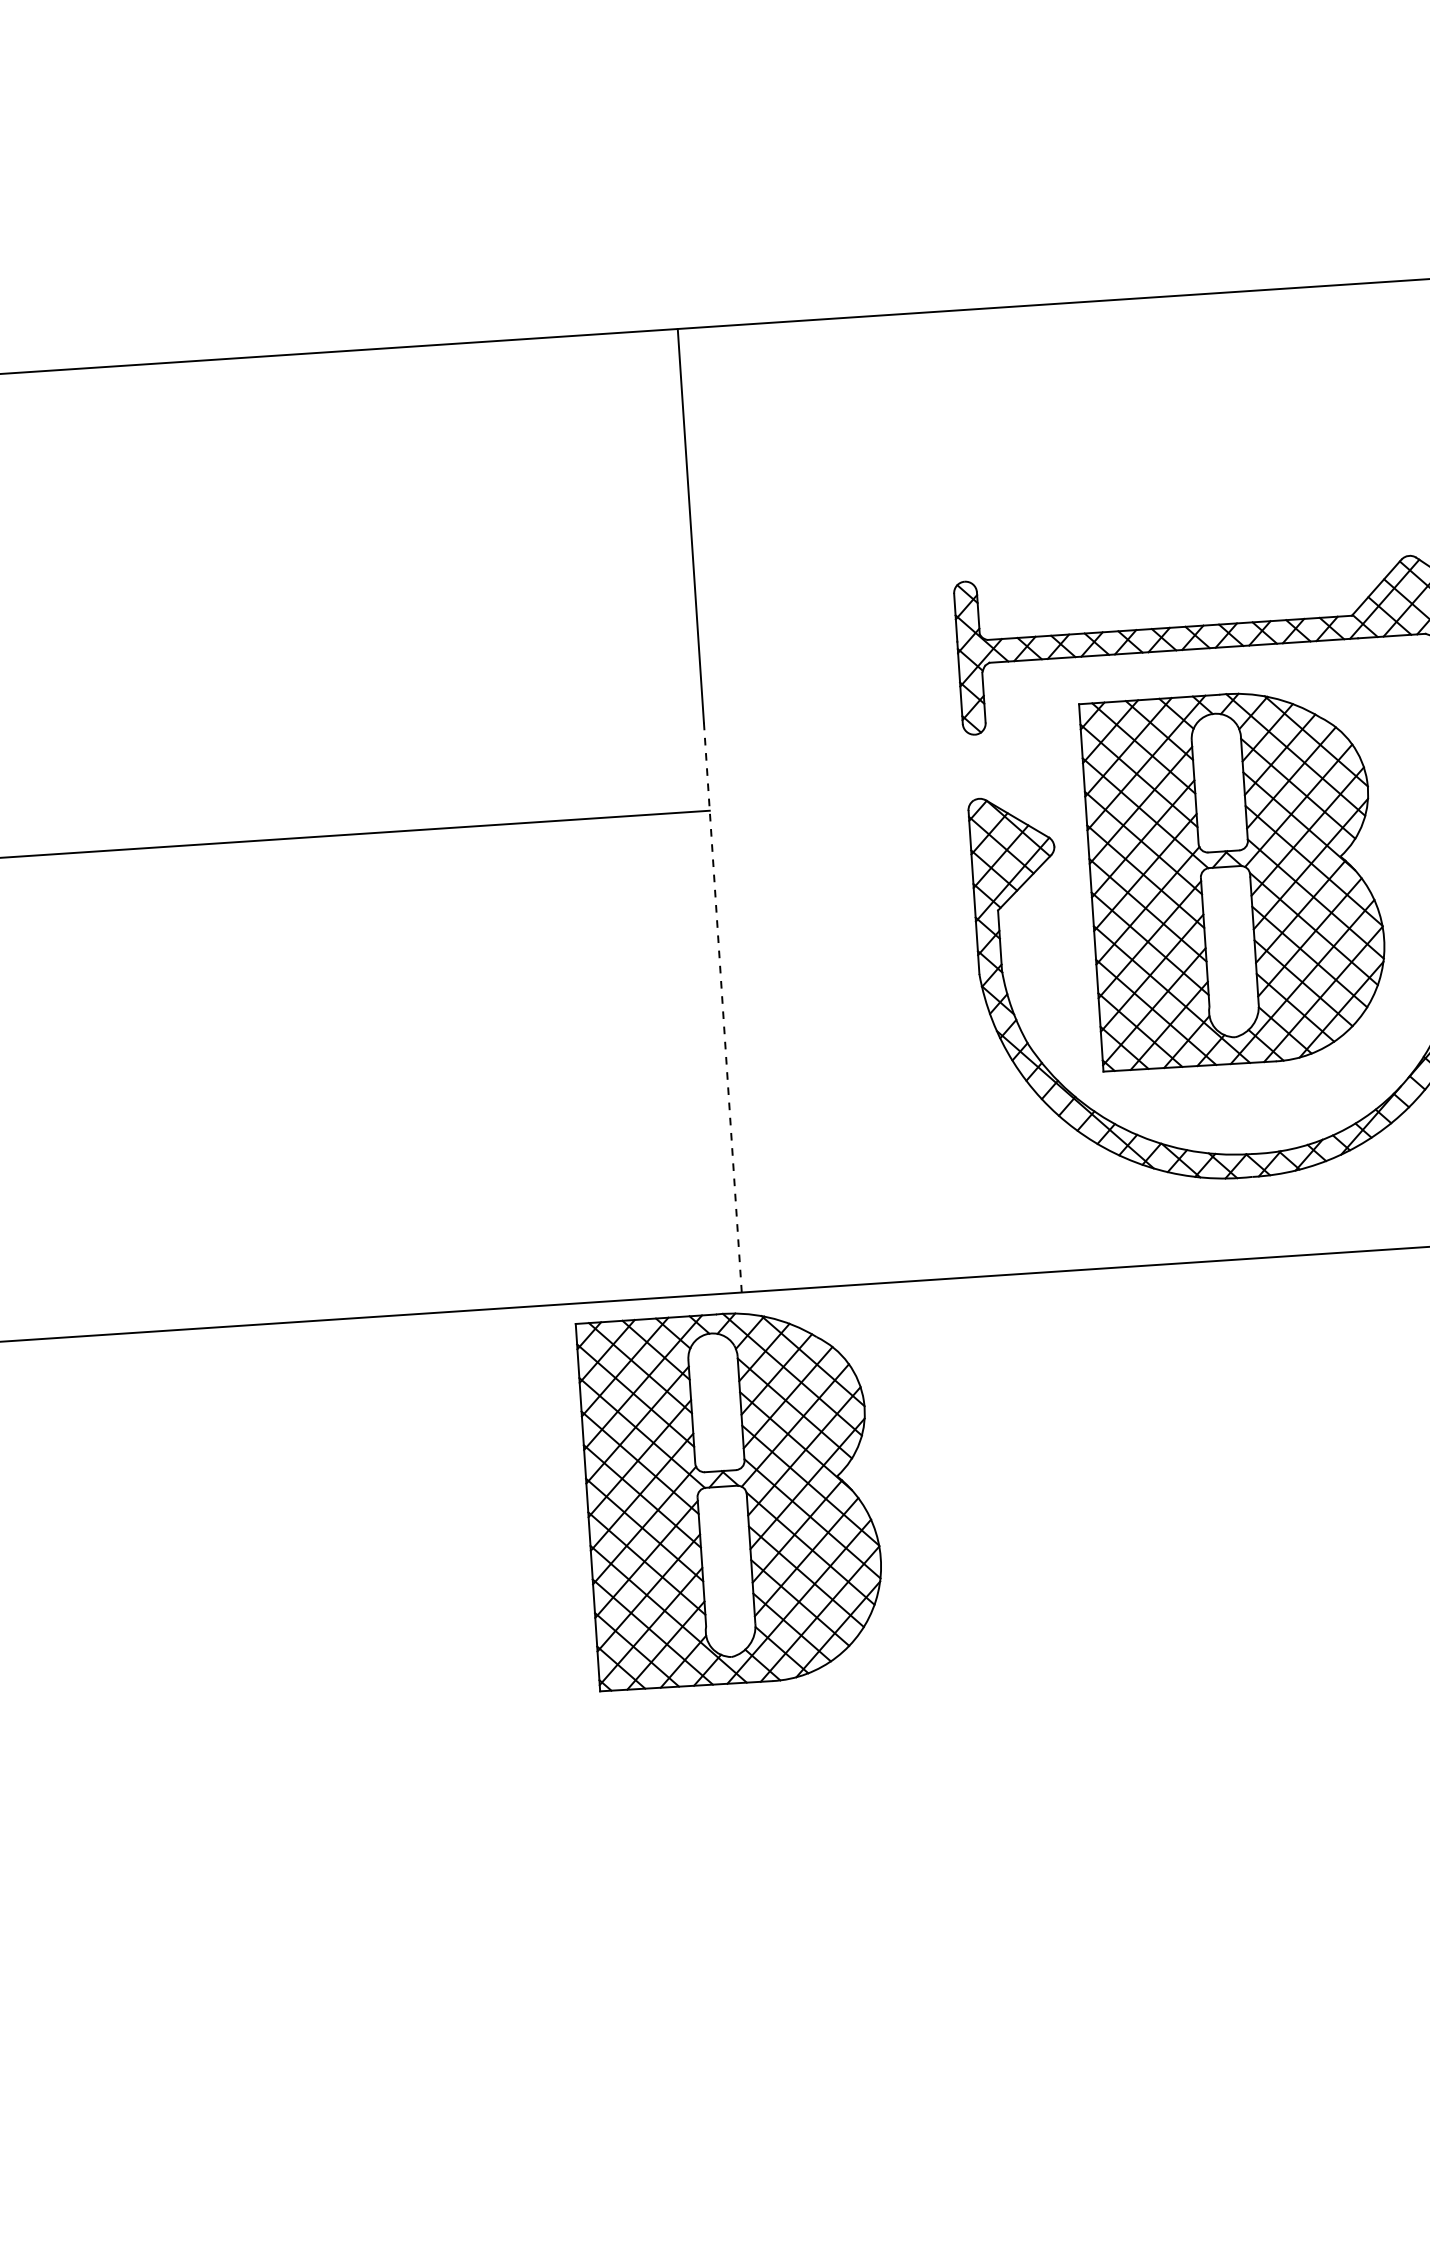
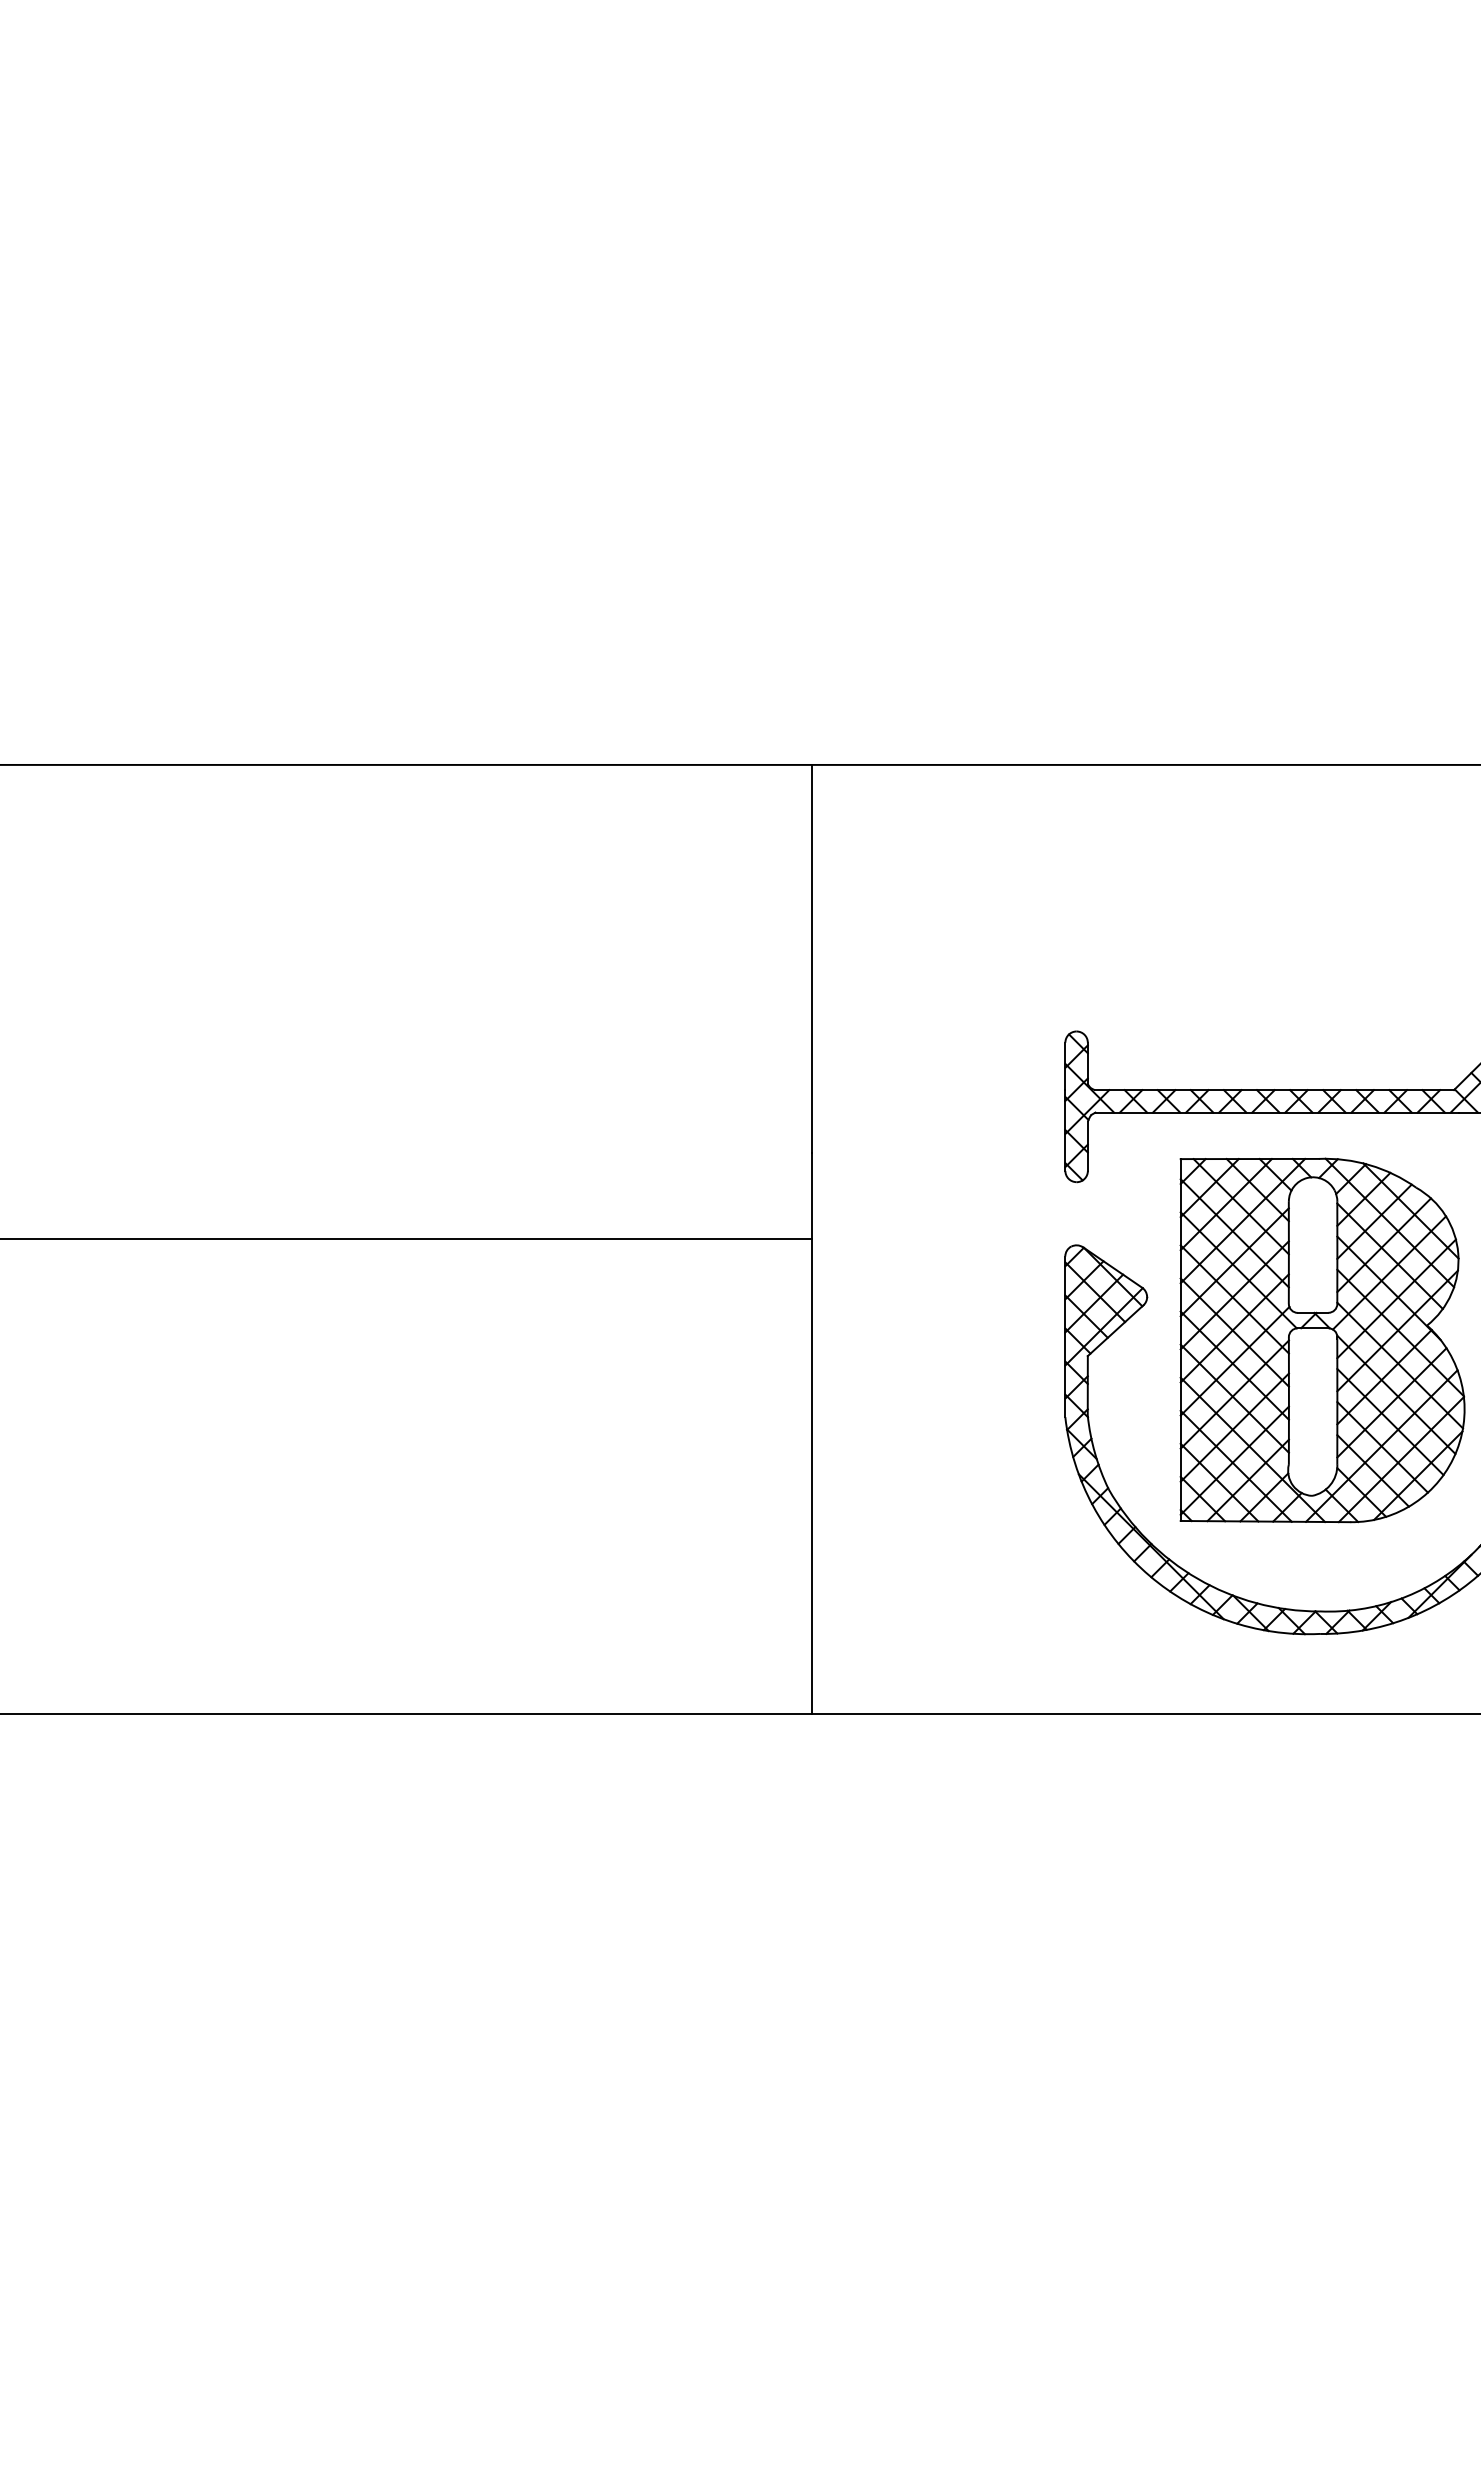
line: (722, 1007) -> (811, 1433), dashed -> solid
part: (731, 1498) -> (788, 1915), removed

